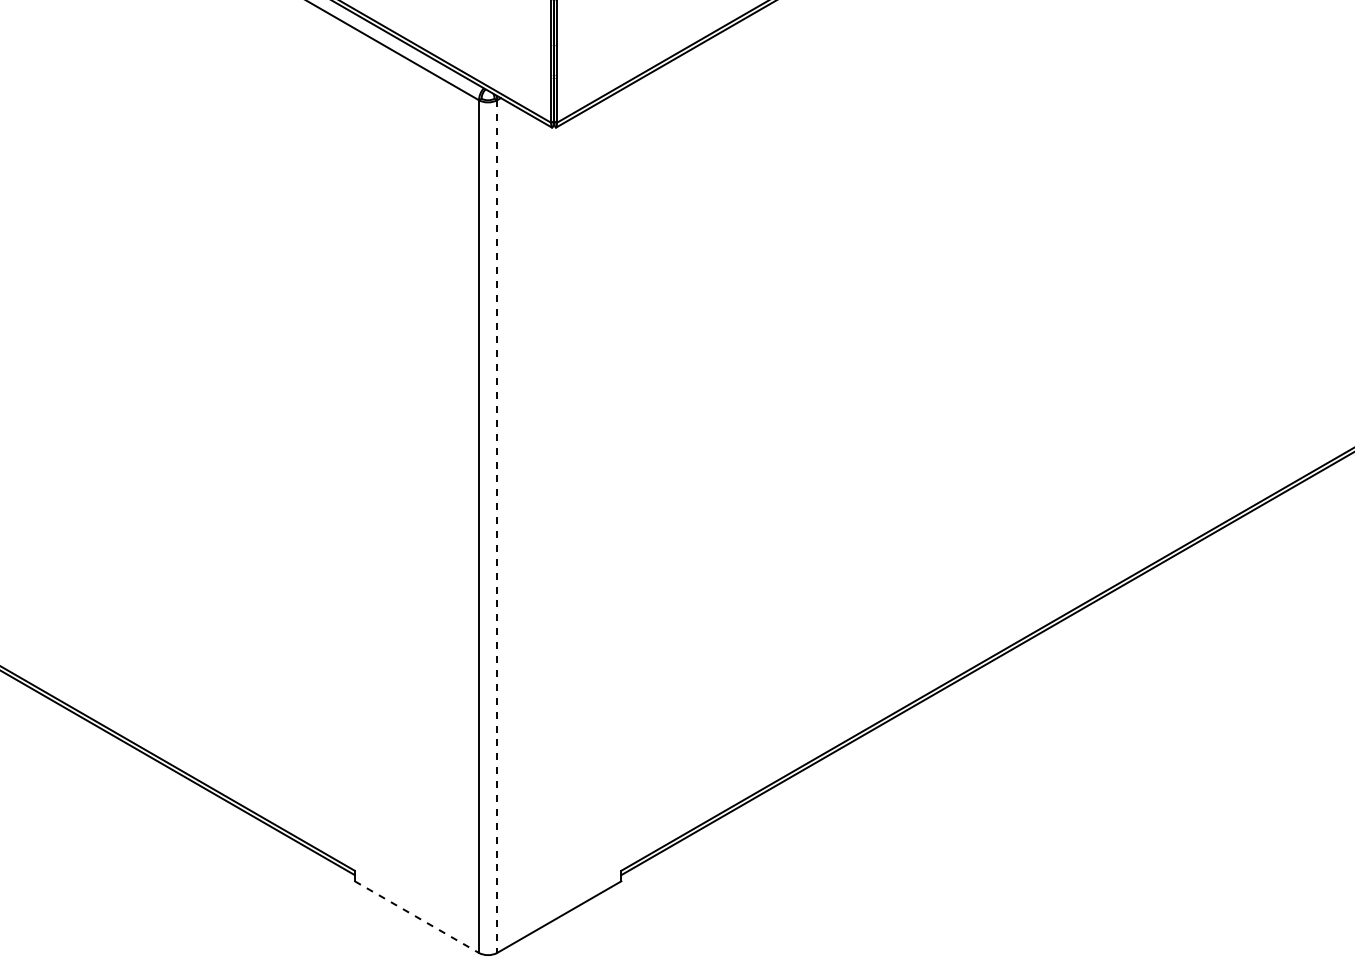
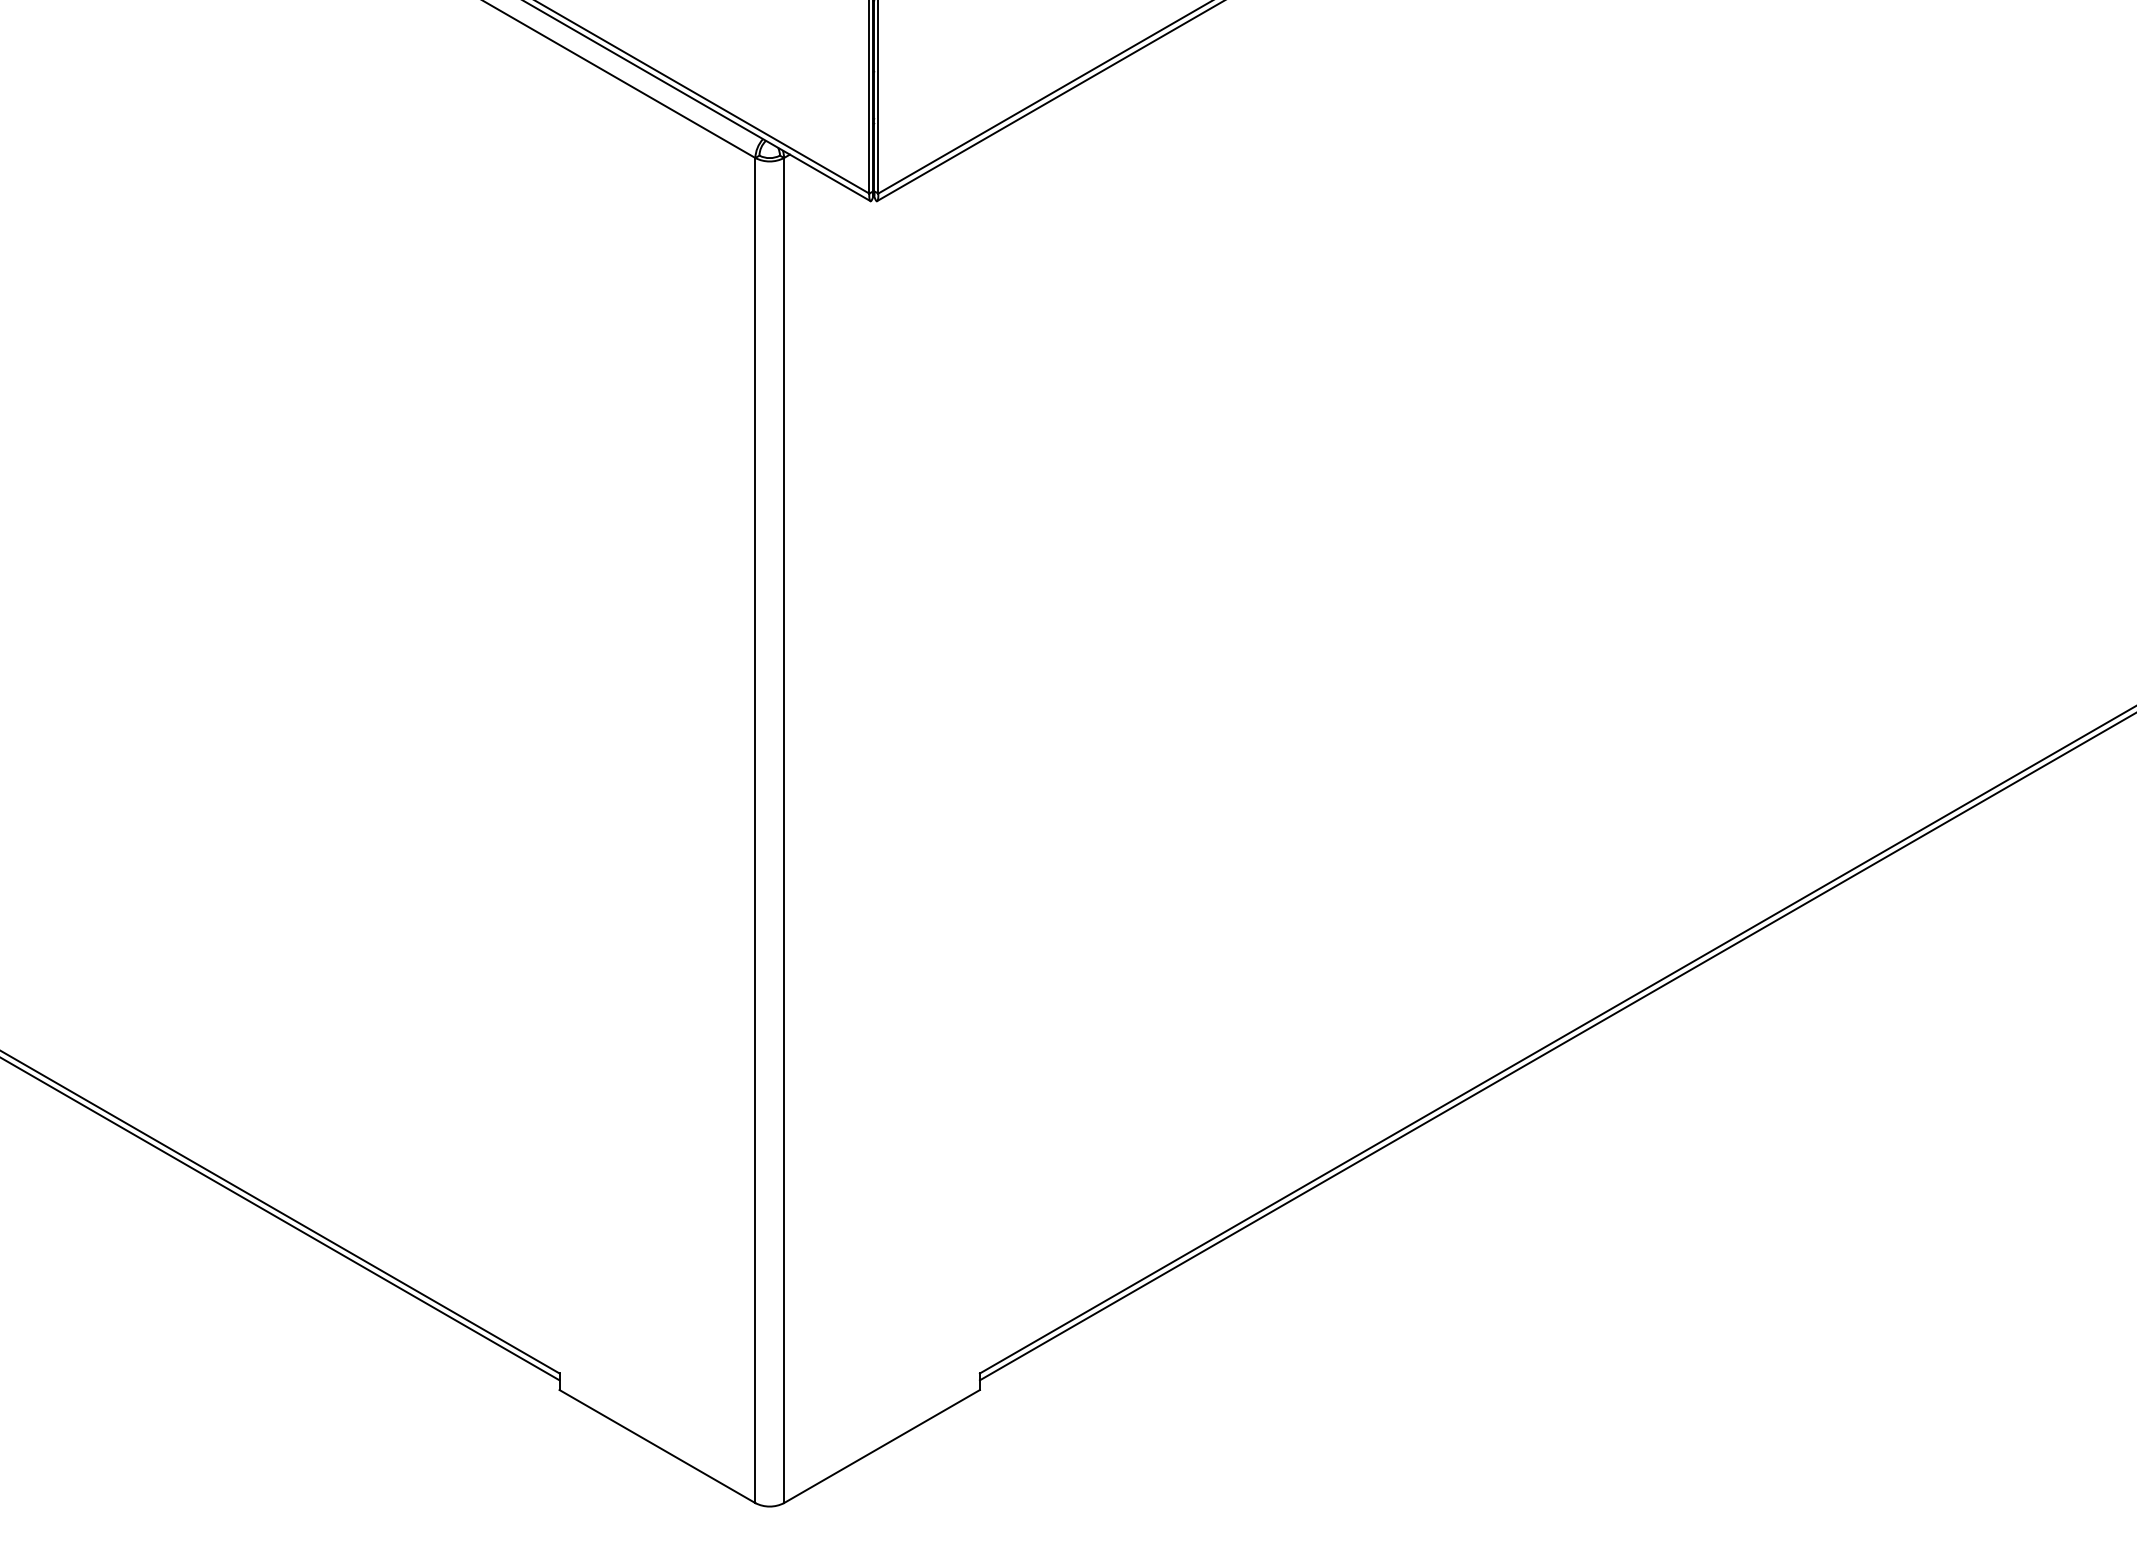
line: (497, 527) -> (784, 831), dashed -> solid
line: (416, 917) -> (656, 1447), dashed -> solid

